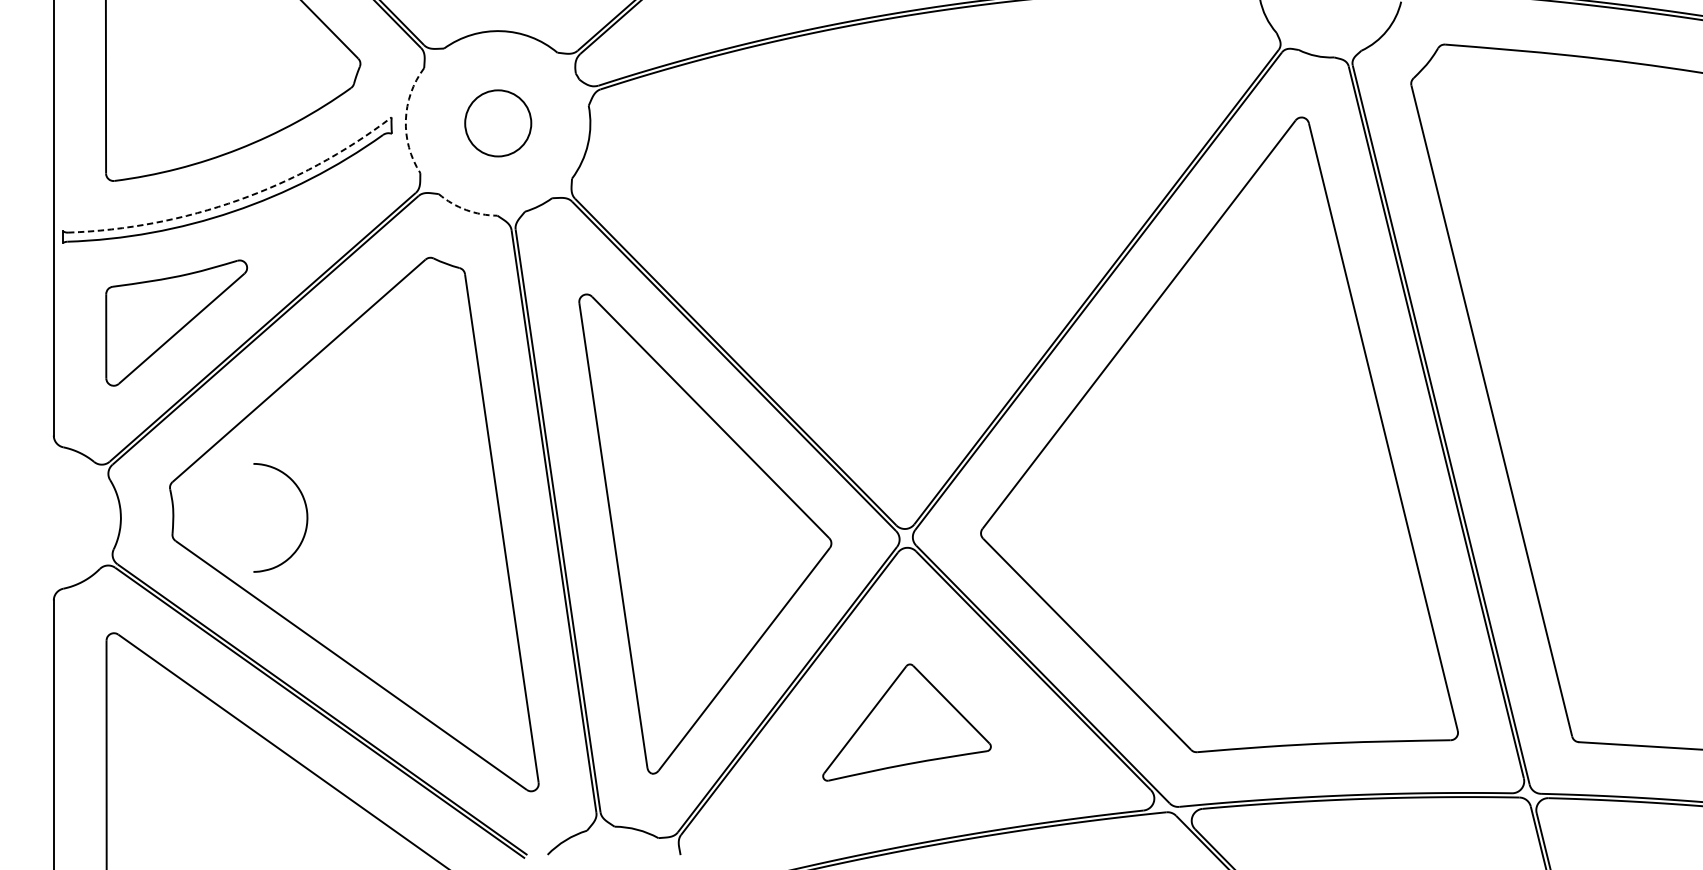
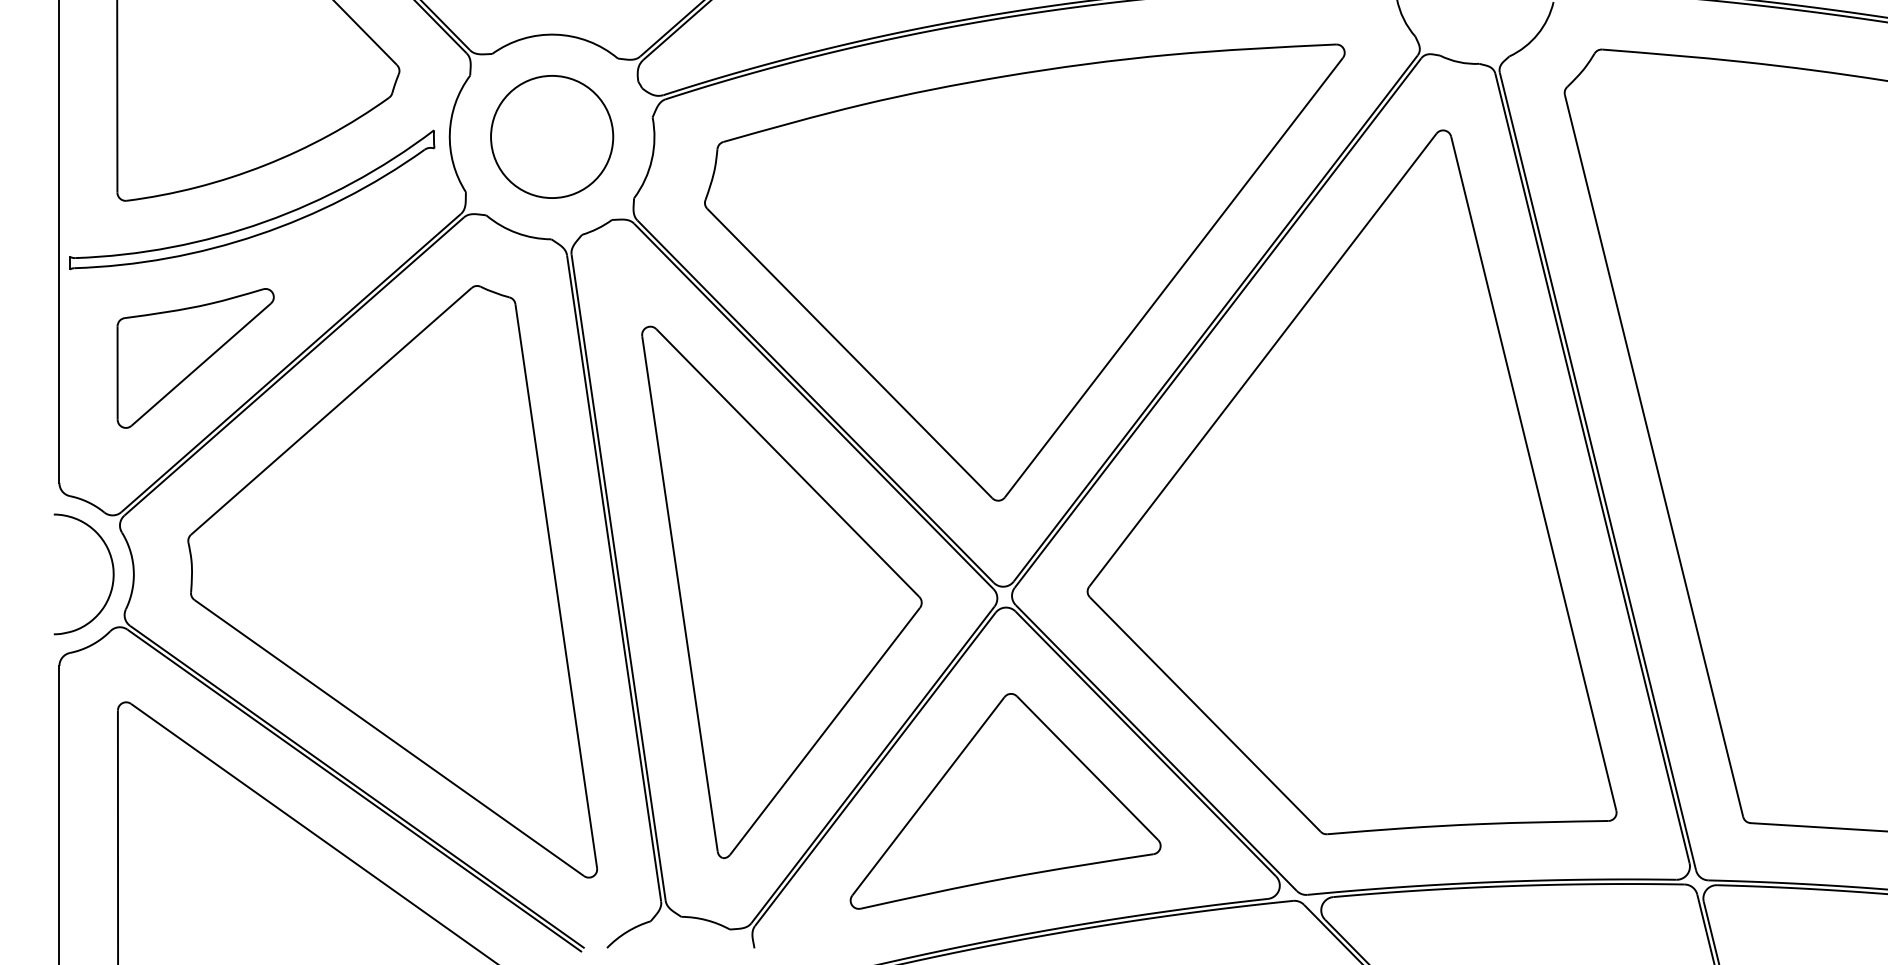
arc: (405, 120) -> (449, 133), dashed -> solid
circle: (498, 122) -> (552, 136), size x1.67
arc: (238, 200) -> (264, 222), dashed -> solid
arc: (465, 210) -> (516, 233), dashed -> solid
part: (924, 245) -> (1024, 272), added
curve: (306, 517) -> (112, 574), moved
part: (906, 722) -> (1005, 801), size x1.67

